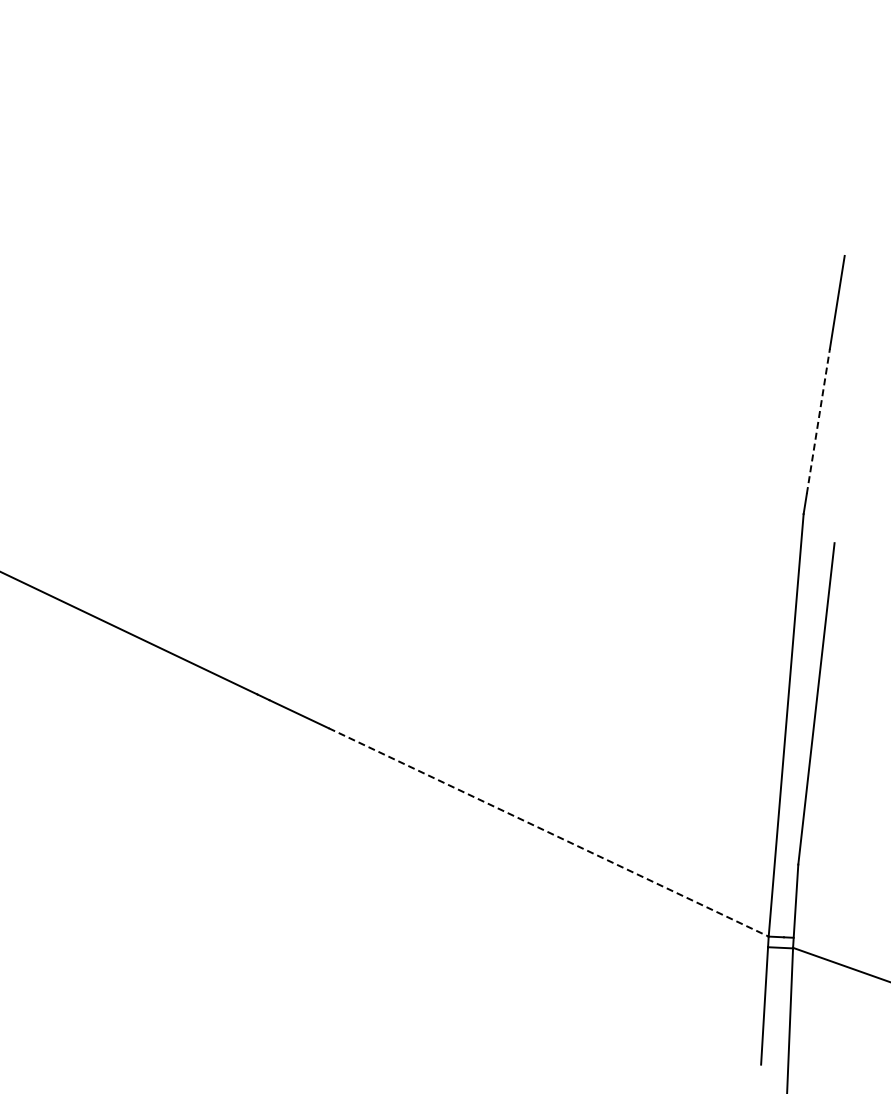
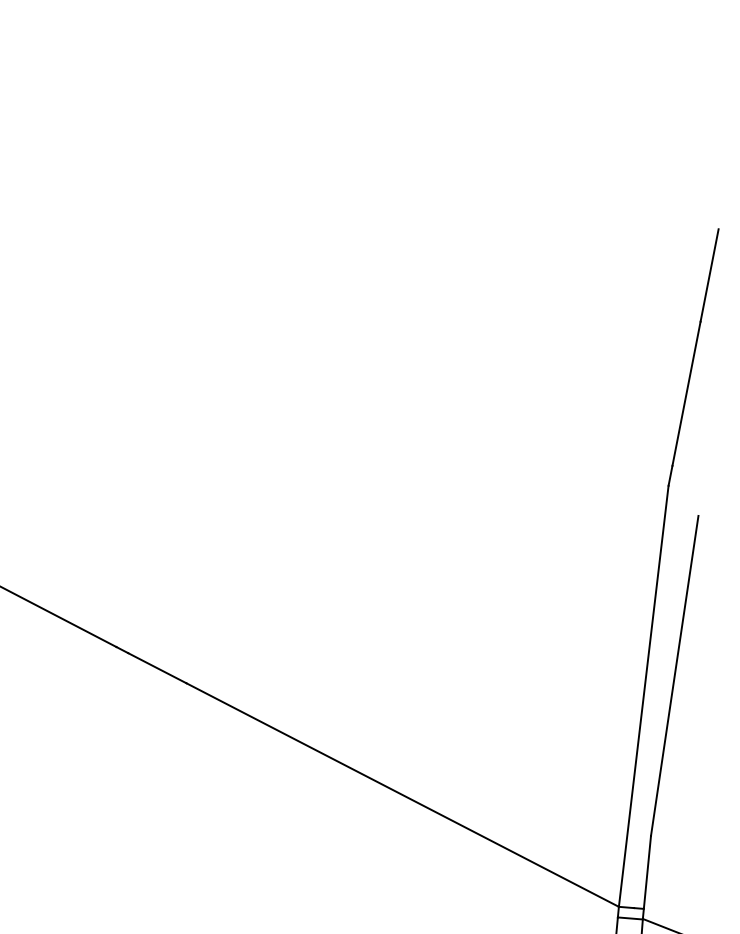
line: (818, 420) -> (686, 392), dashed -> solid
line: (549, 832) -> (403, 795), dashed -> solid

